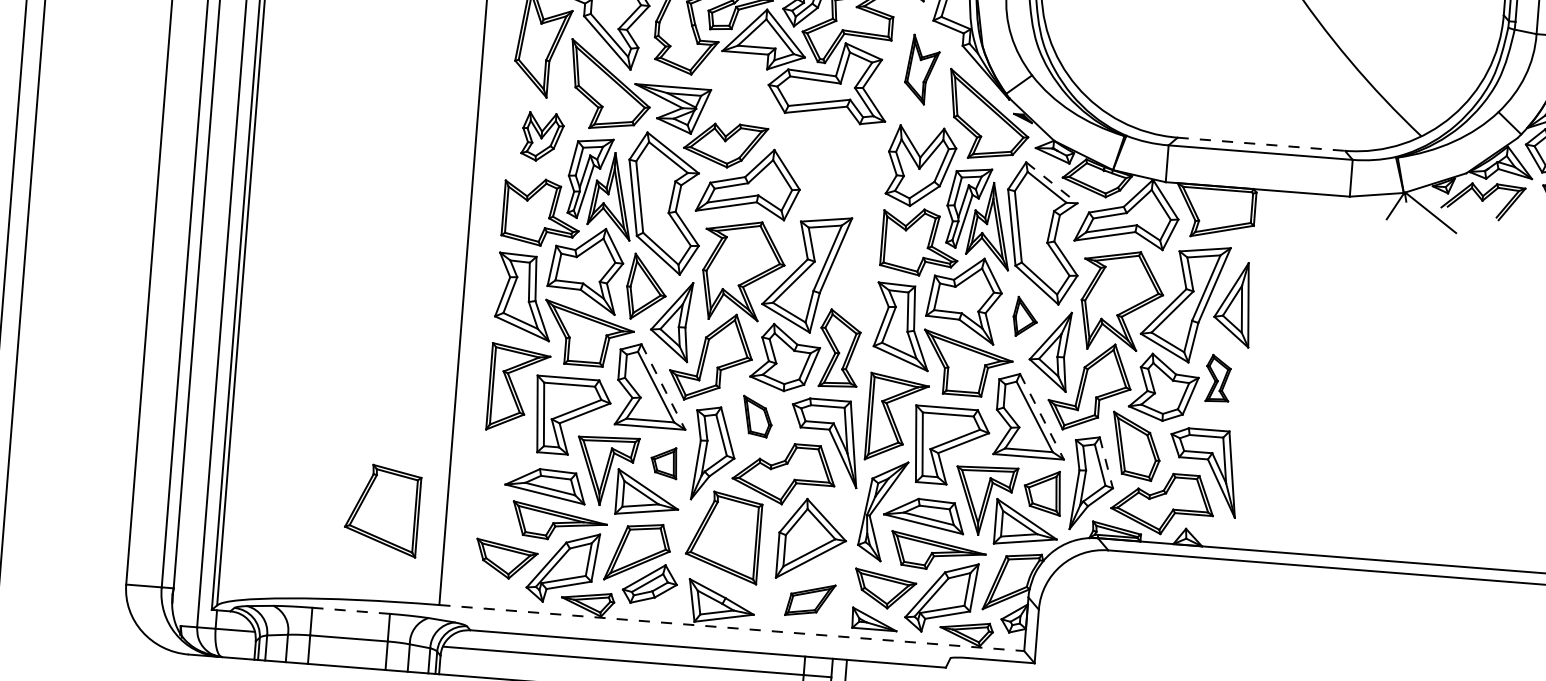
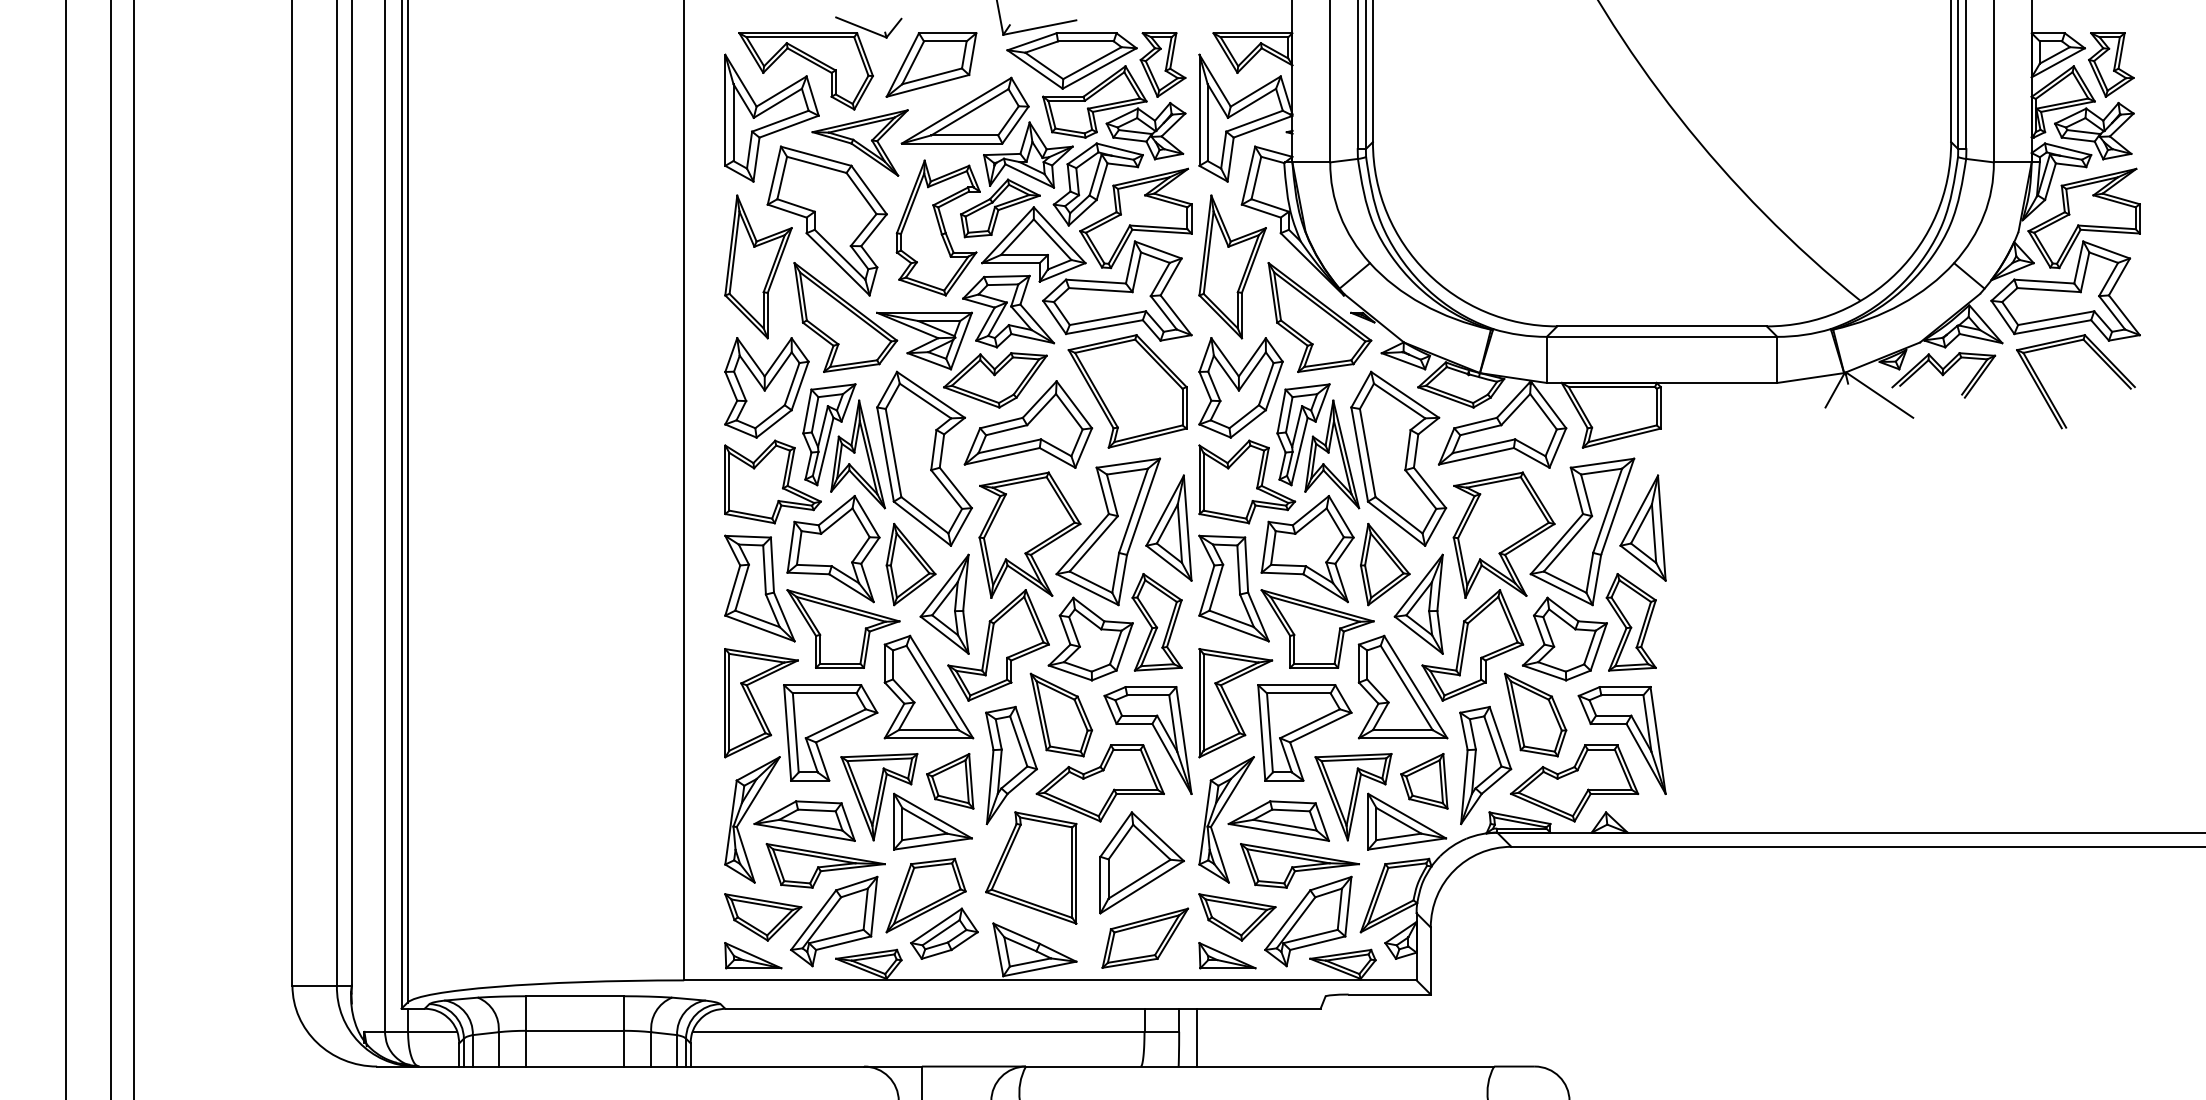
part: (922, 69) -> (1232, 266), size x1.67
part: (740, 91) -> (1008, 311), added
part: (542, 136) -> (766, 387), size x1.67
line: (1261, 144) -> (1662, 326), dashed -> solid
part: (830, 162) -> (1127, 391), added
line: (1052, 182) -> (1405, 394), dashed -> solid
part: (854, 273) -> (1168, 527), added
part: (1025, 317) -> (1385, 564), size x1.67
part: (1217, 378) -> (1630, 622), size x1.67
line: (663, 387) -> (941, 687), dashed -> solid
part: (757, 416) -> (1061, 714), size x1.67
line: (1042, 417) -> (1416, 687), dashed -> solid
part: (664, 462) -> (950, 781), size x1.43
line: (1106, 463) -> (1500, 738), dashed -> solid
part: (499, 475) -> (746, 813), added
part: (382, 509) -> (604, 867), removed
part: (496, 589) -> (753, 955), added
part: (810, 599) -> (1145, 937), size x1.43
line: (350, 611) -> (574, 996), dashed -> solid
line: (731, 628) -> (1050, 980), dashed -> solid

